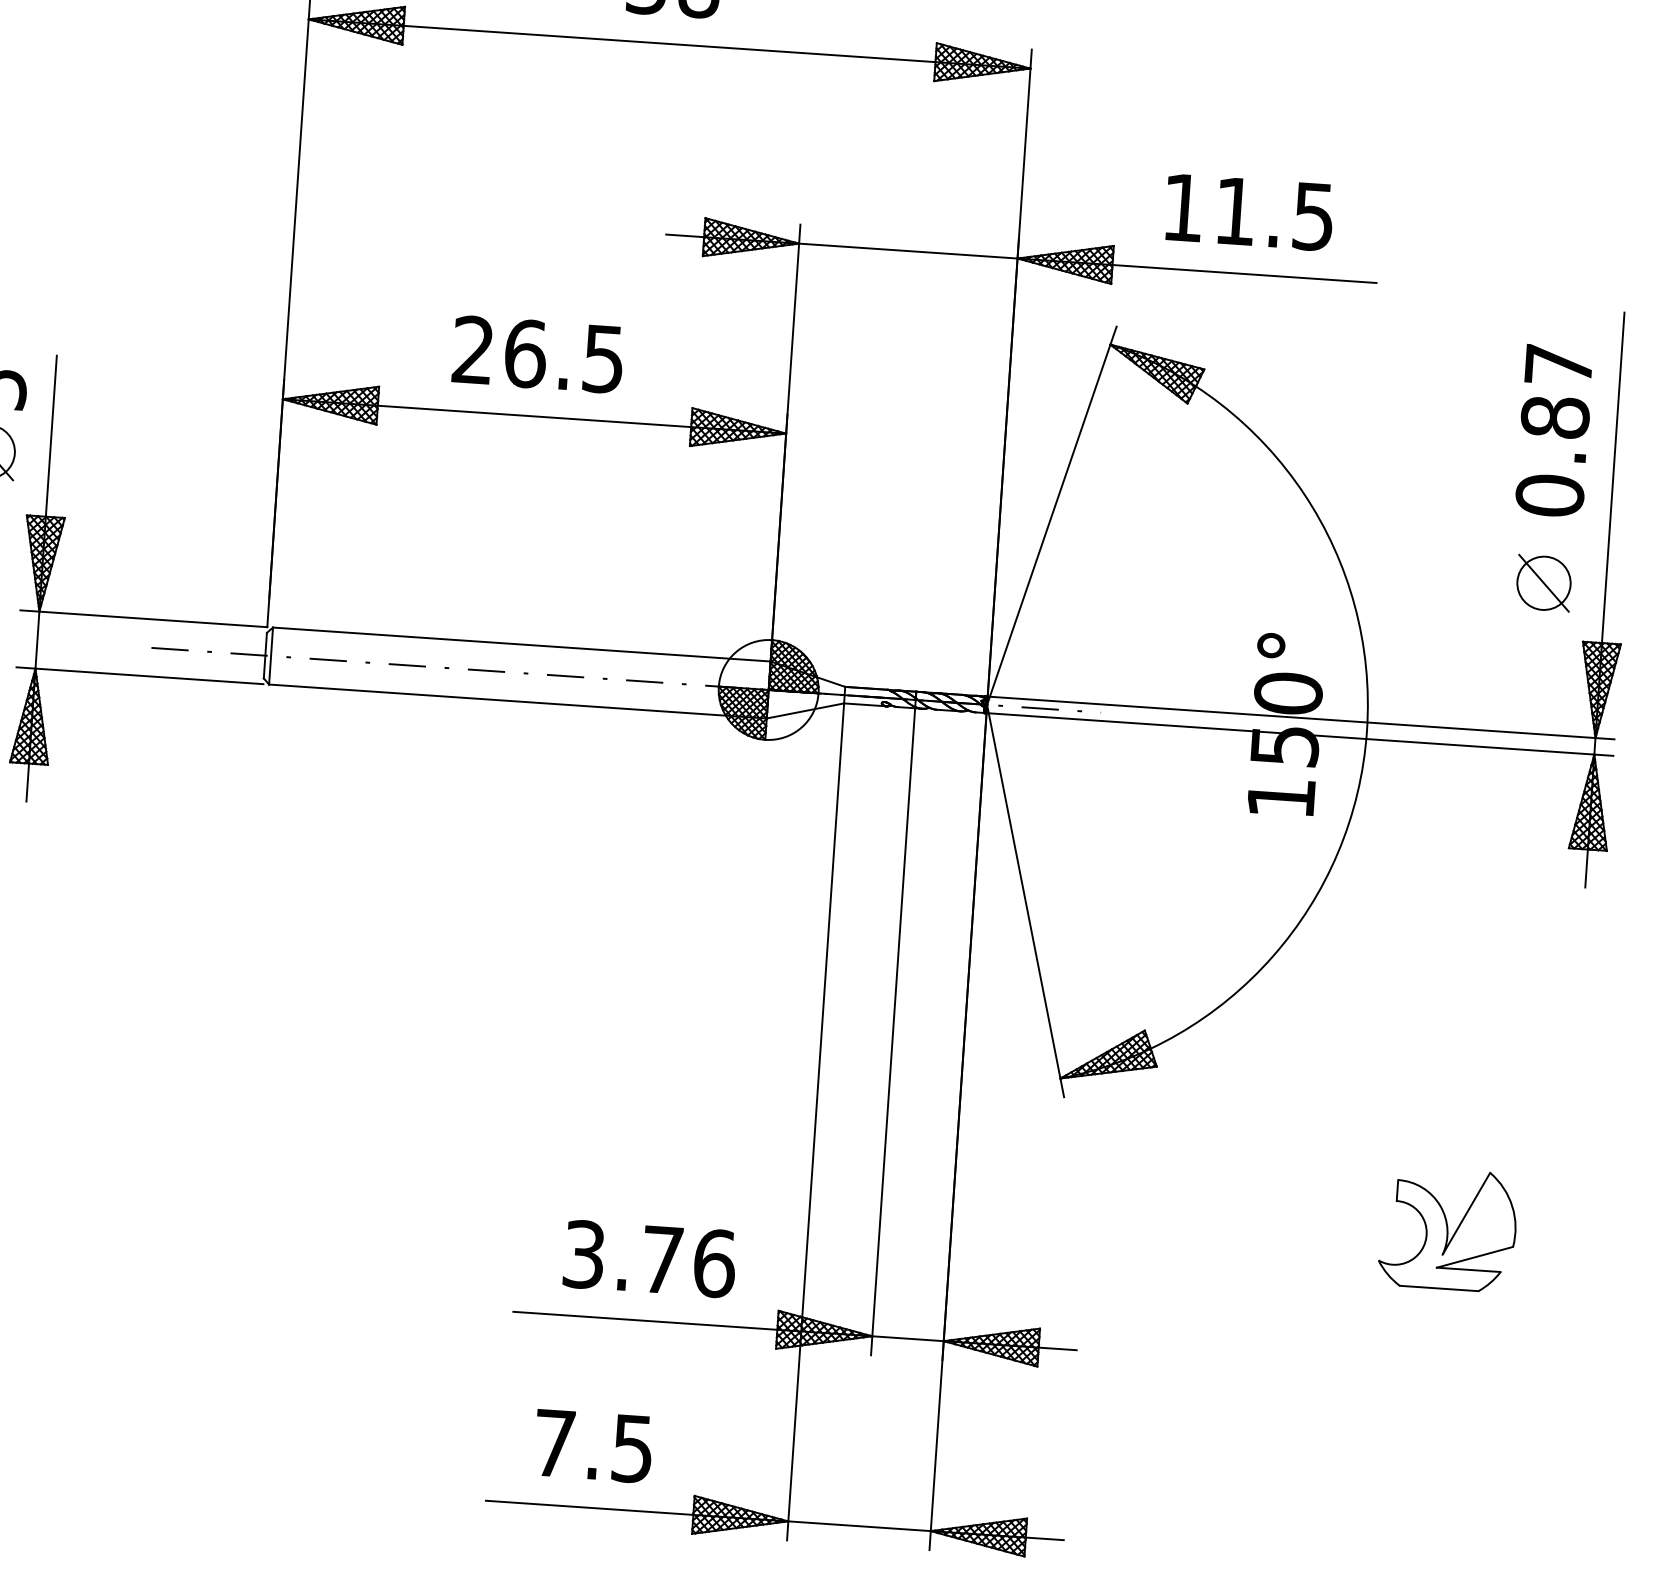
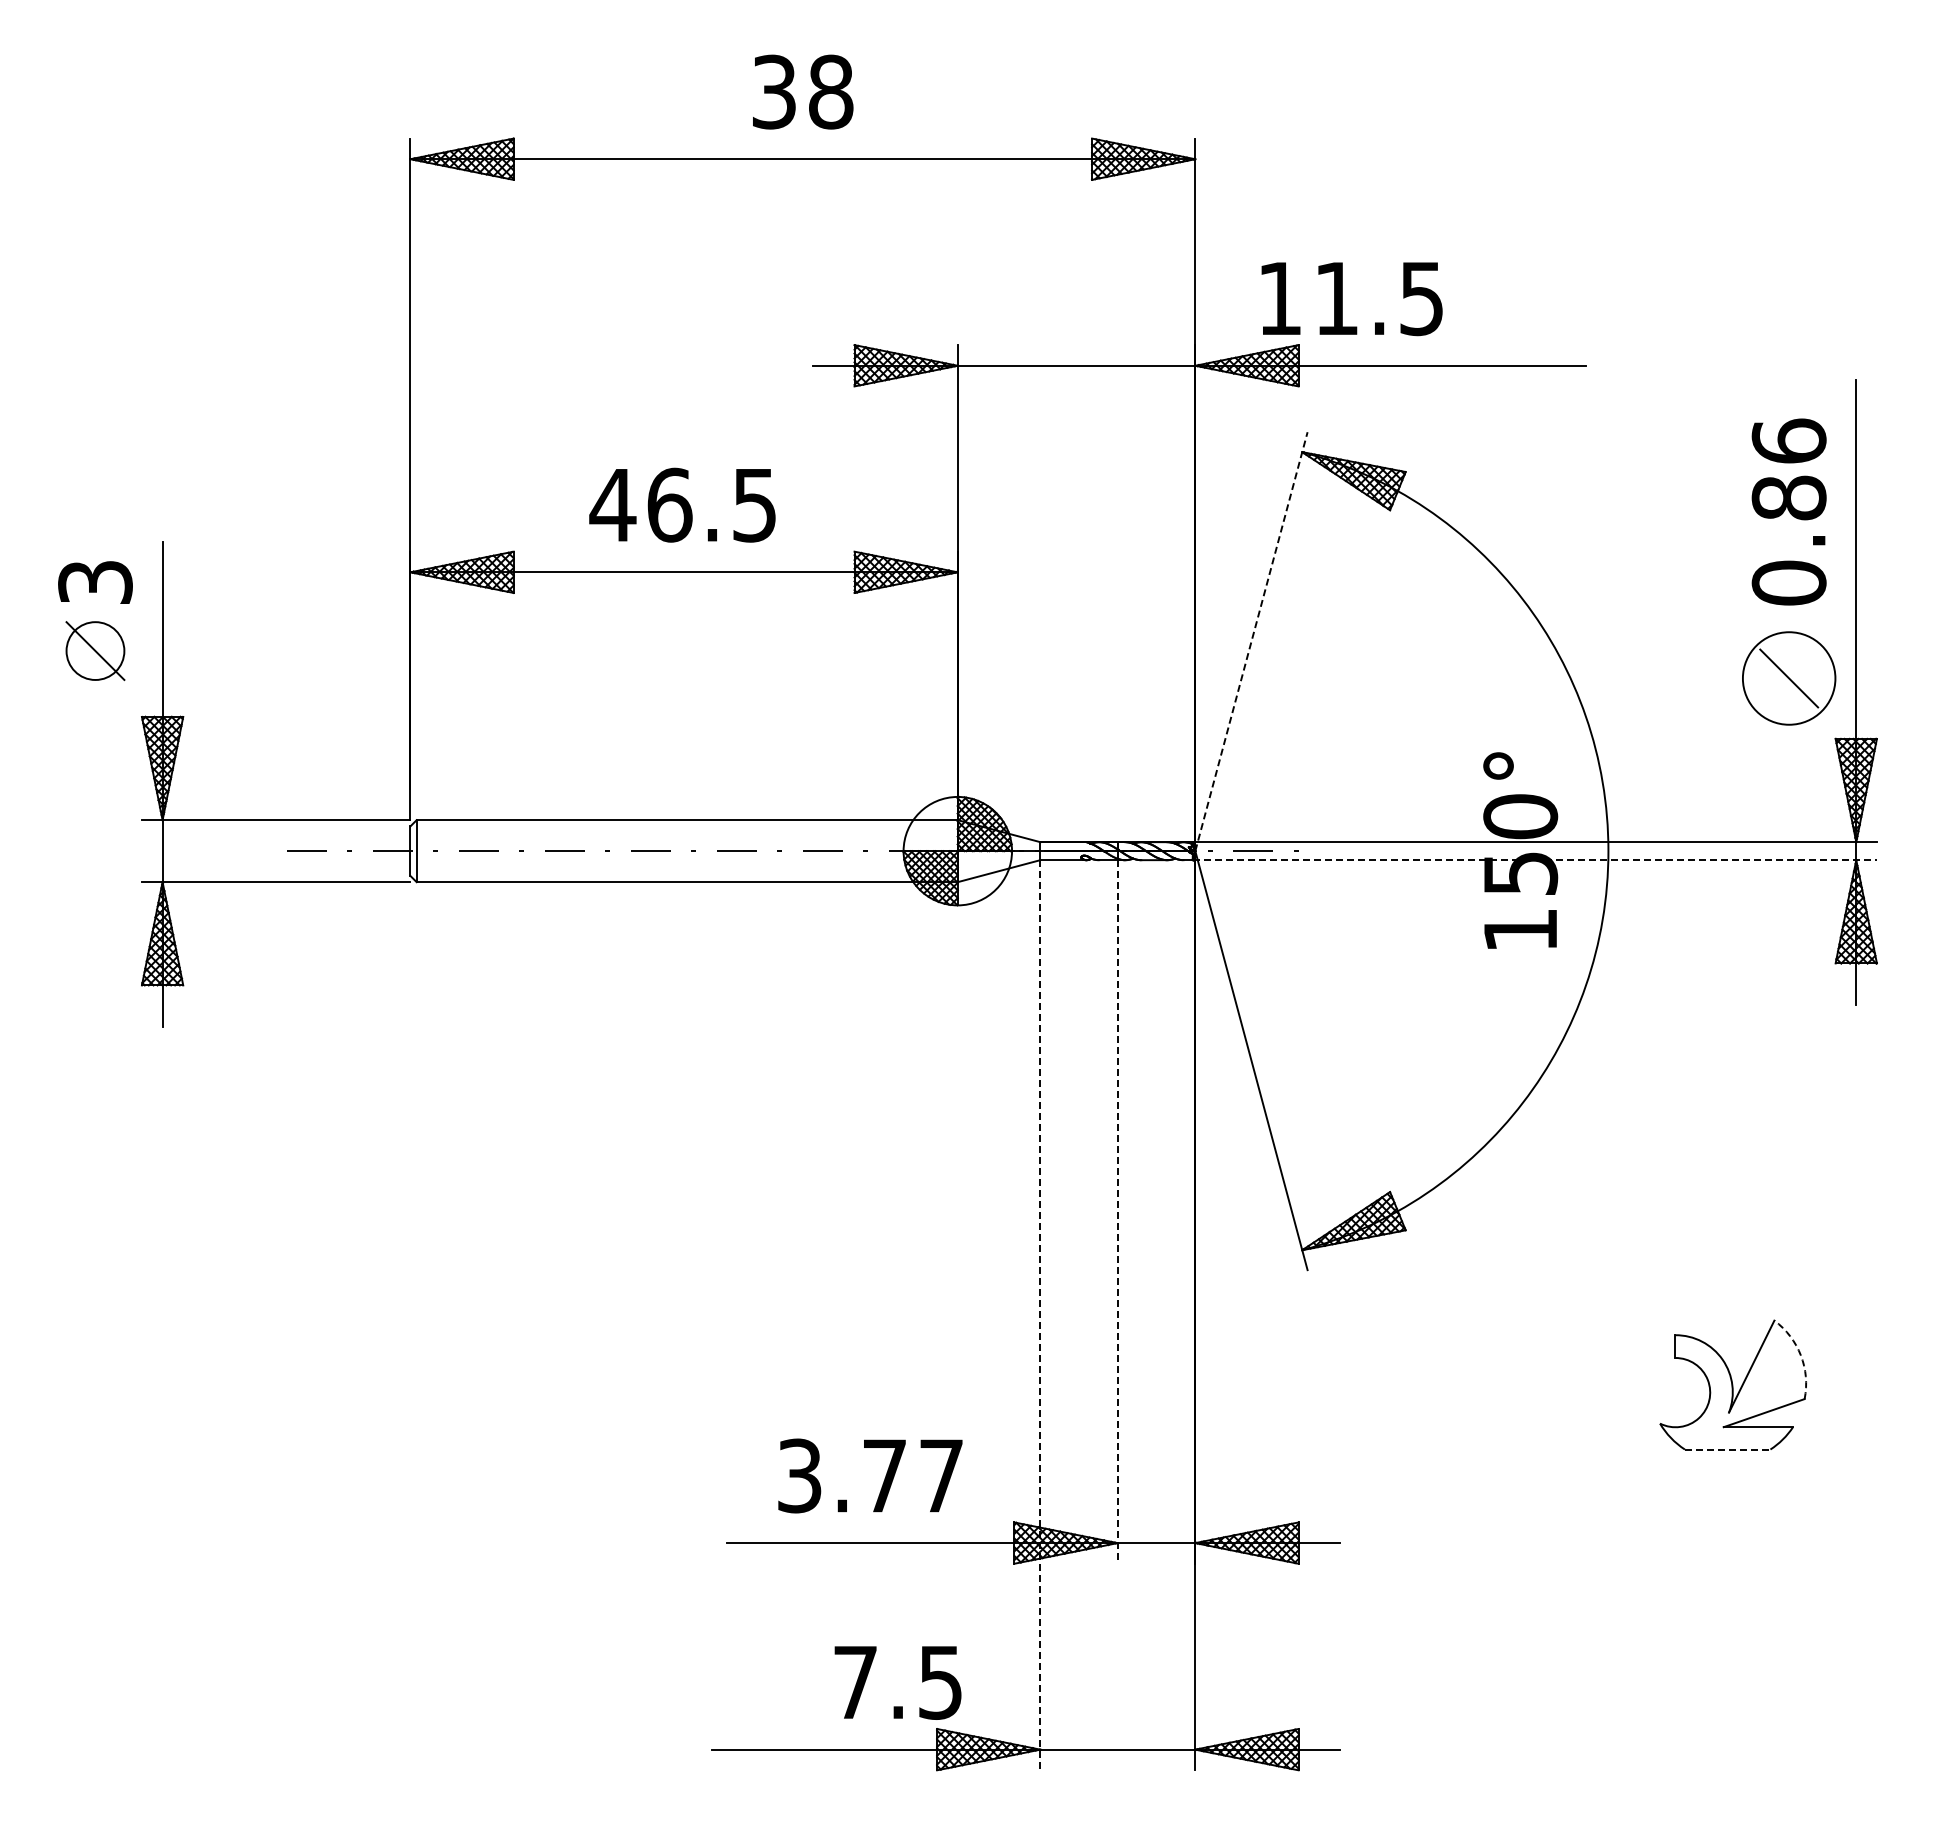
text: (1248, 213) -> (1351, 299), moved
text: (472, 349) -> (612, 504), 26.5 -> 46.5
text: (1558, 364) -> (1788, 440), 0.87 -> 0.86
line: (1051, 515) -> (1251, 641), solid -> dashed
circle: (1544, 583) -> (1789, 678), size x1.6
line: (1299, 734) -> (1535, 860), solid -> dashed
line: (892, 1031) -> (1117, 1211), solid -> dashed
line: (815, 1122) -> (1040, 1315), solid -> dashed
arc: (1511, 1206) -> (1800, 1355), solid -> dashed
text: (714, 1263) -> (941, 1475), 3.76 -> 3.77
line: (1438, 1288) -> (1727, 1449), solid -> dashed
text: (593, 1446) -> (897, 1682), moved

